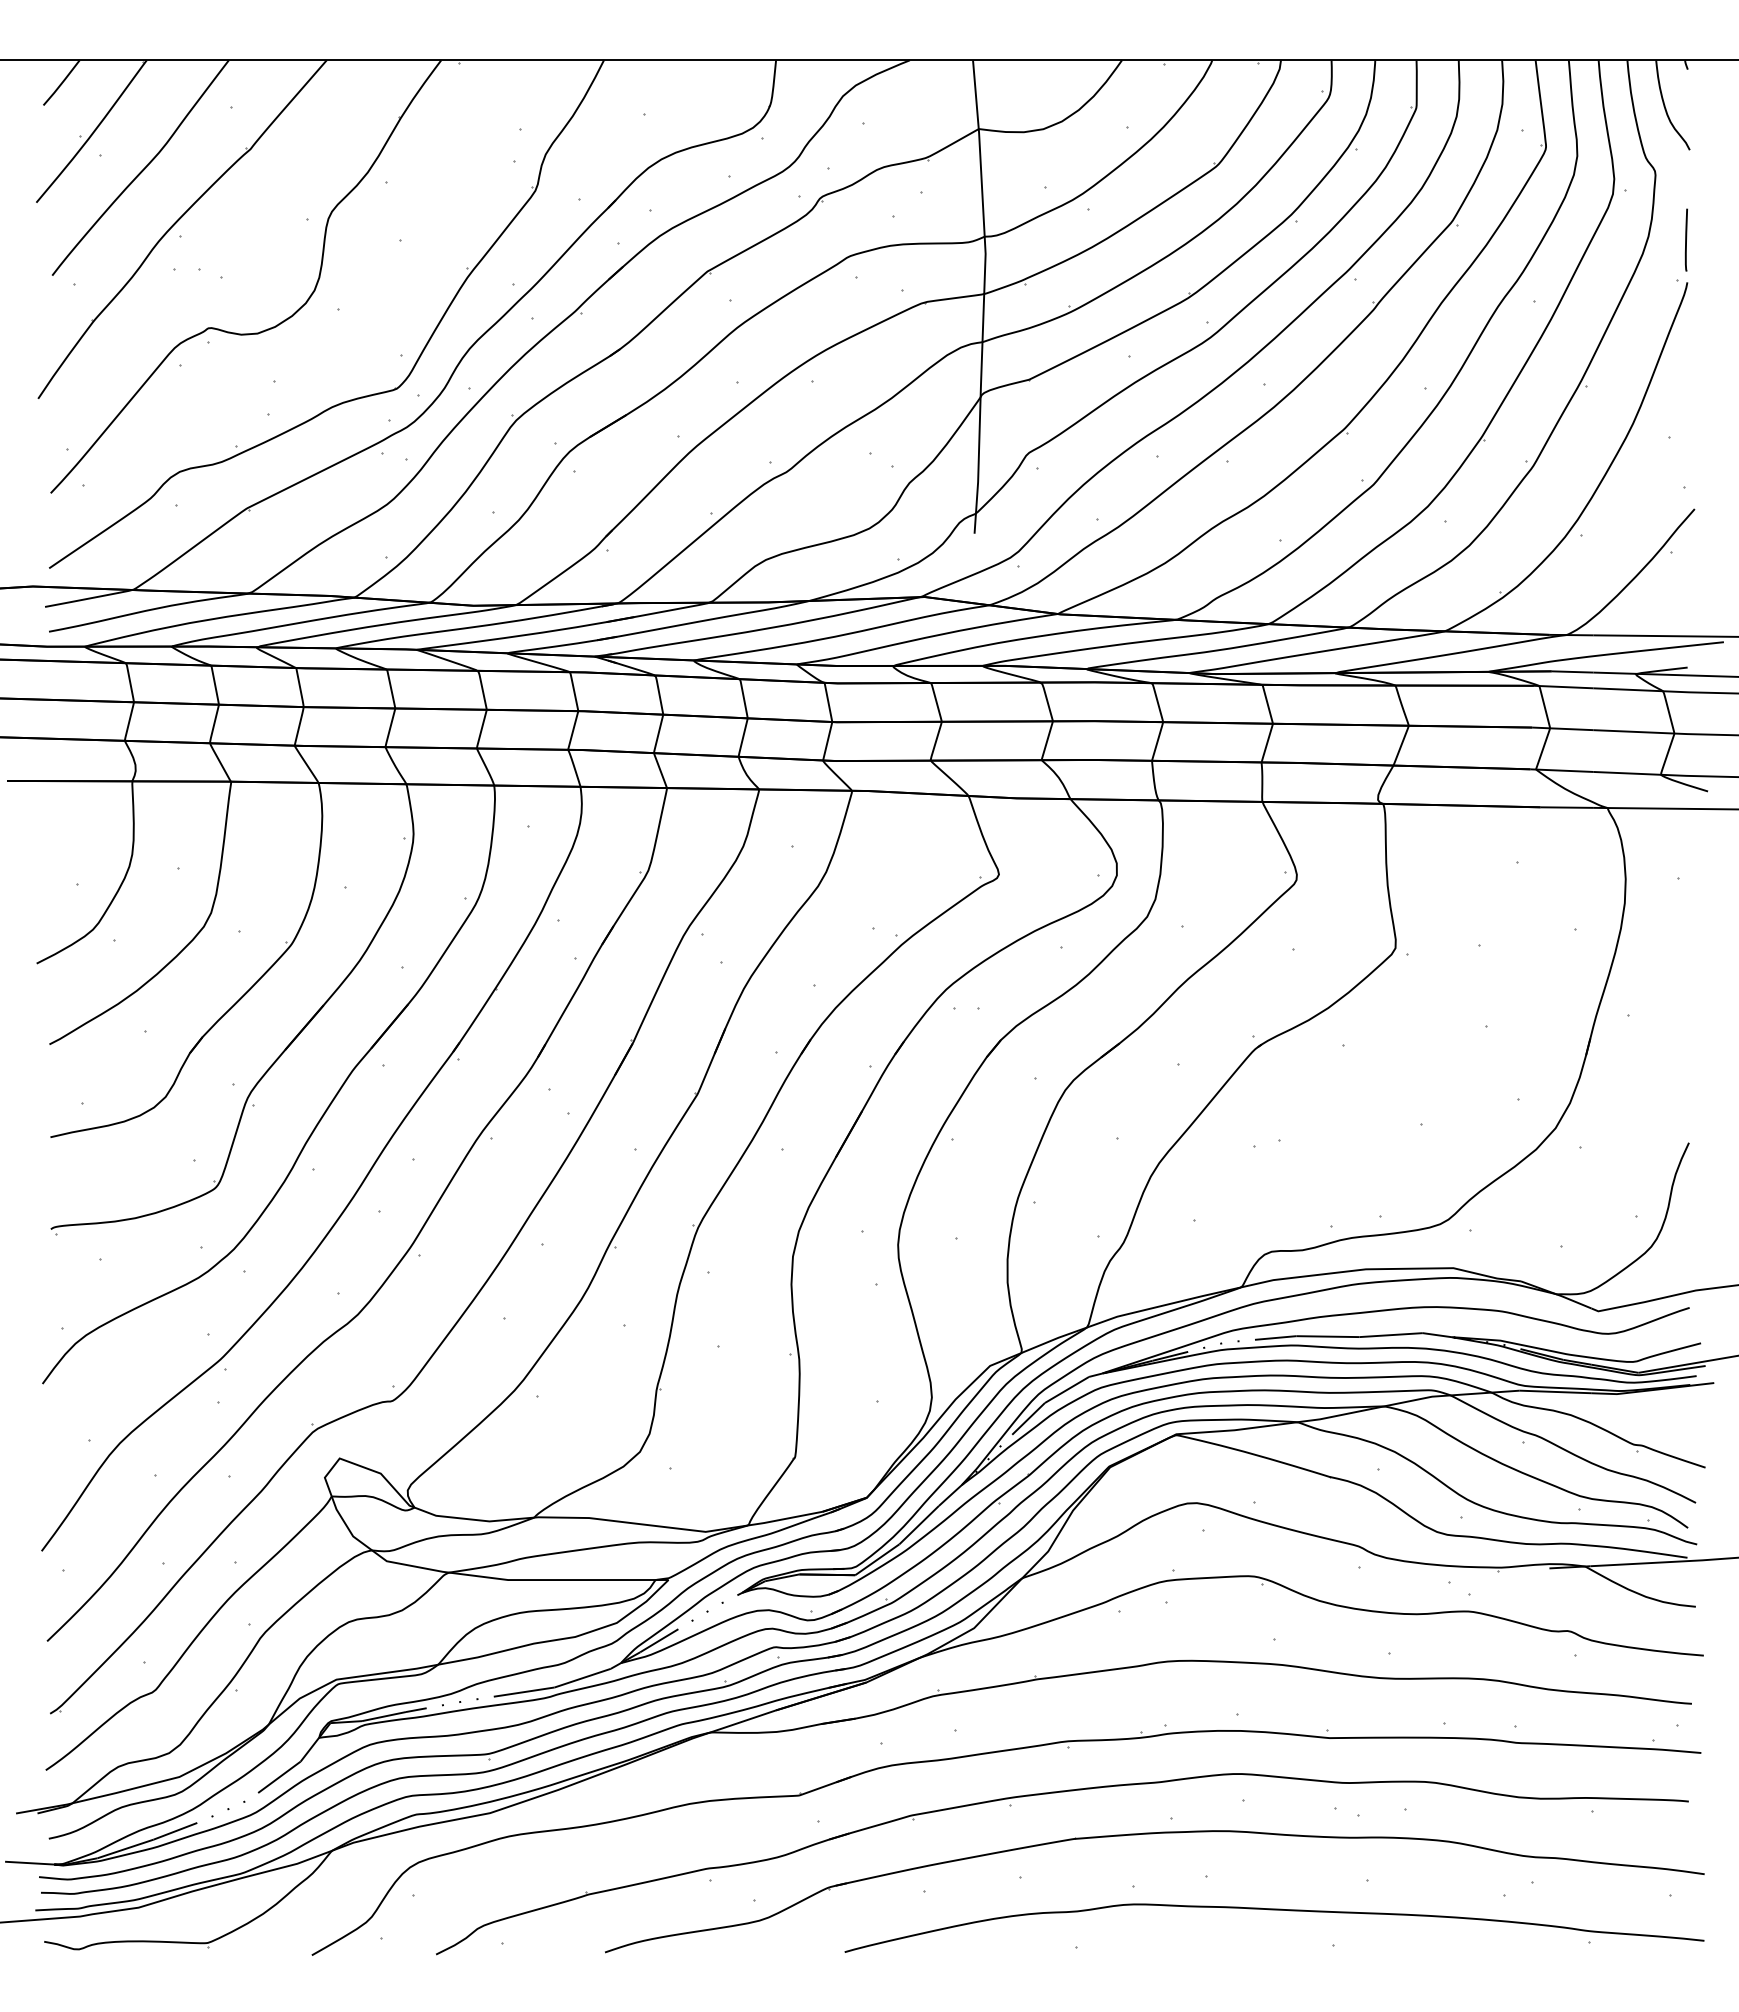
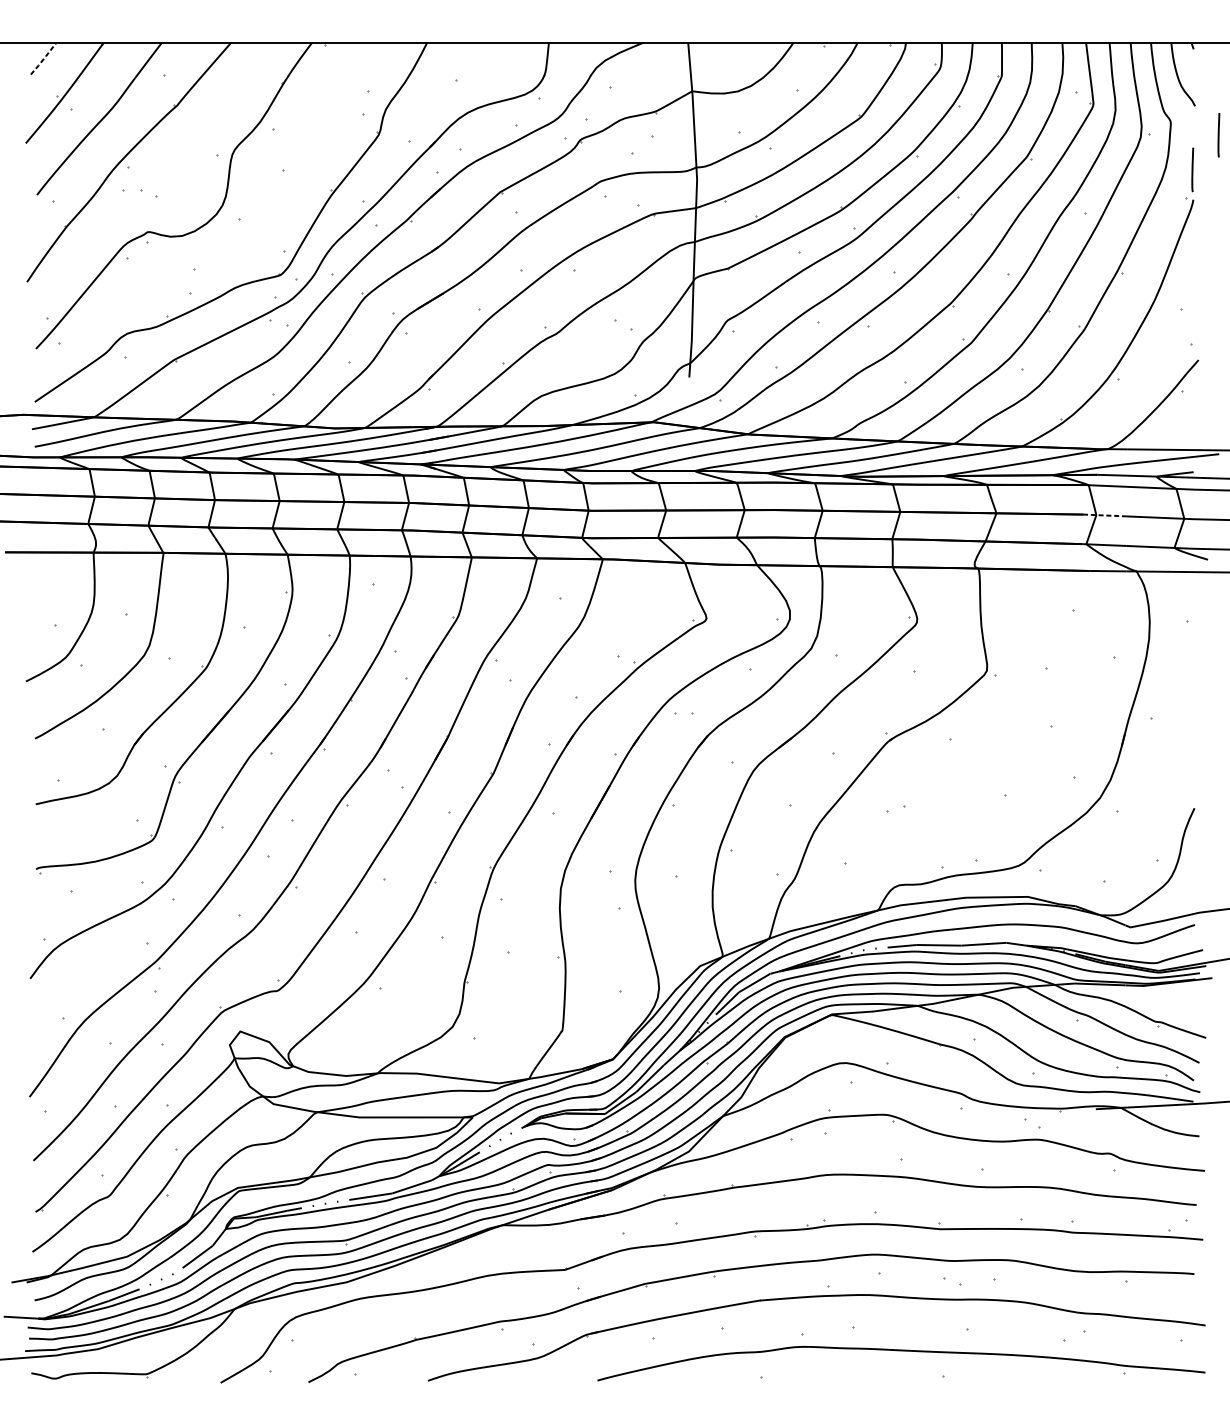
line: (62, 82) -> (44, 58), solid -> dashed
curve: (1722, 190) -> (1218, 134), added
line: (1562, 728) -> (1105, 515), solid -> dashed

